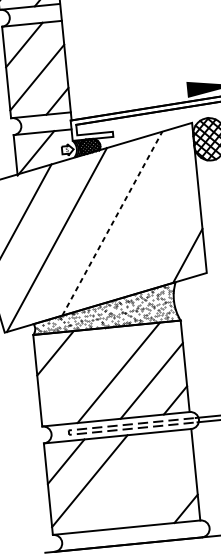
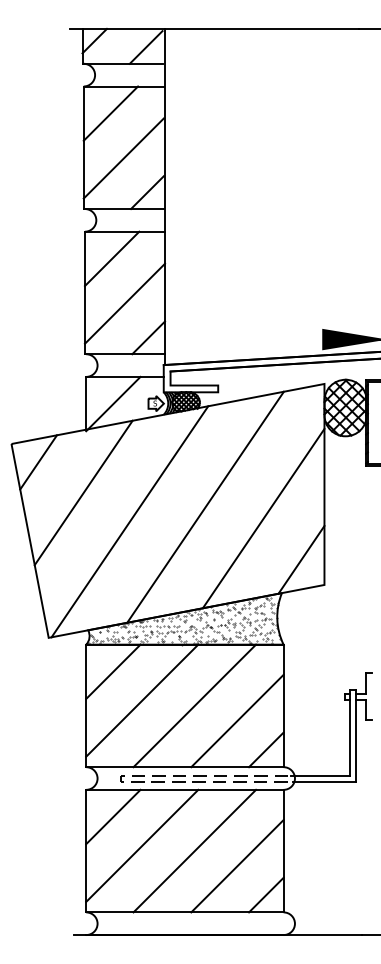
line: (112, 223) -> (205, 507), dashed -> solid
line: (156, 227) -> (263, 518), added
line: (79, 372) -> (142, 700), added
line: (129, 480) -> (194, 850), added
line: (162, 489) -> (237, 866), added

